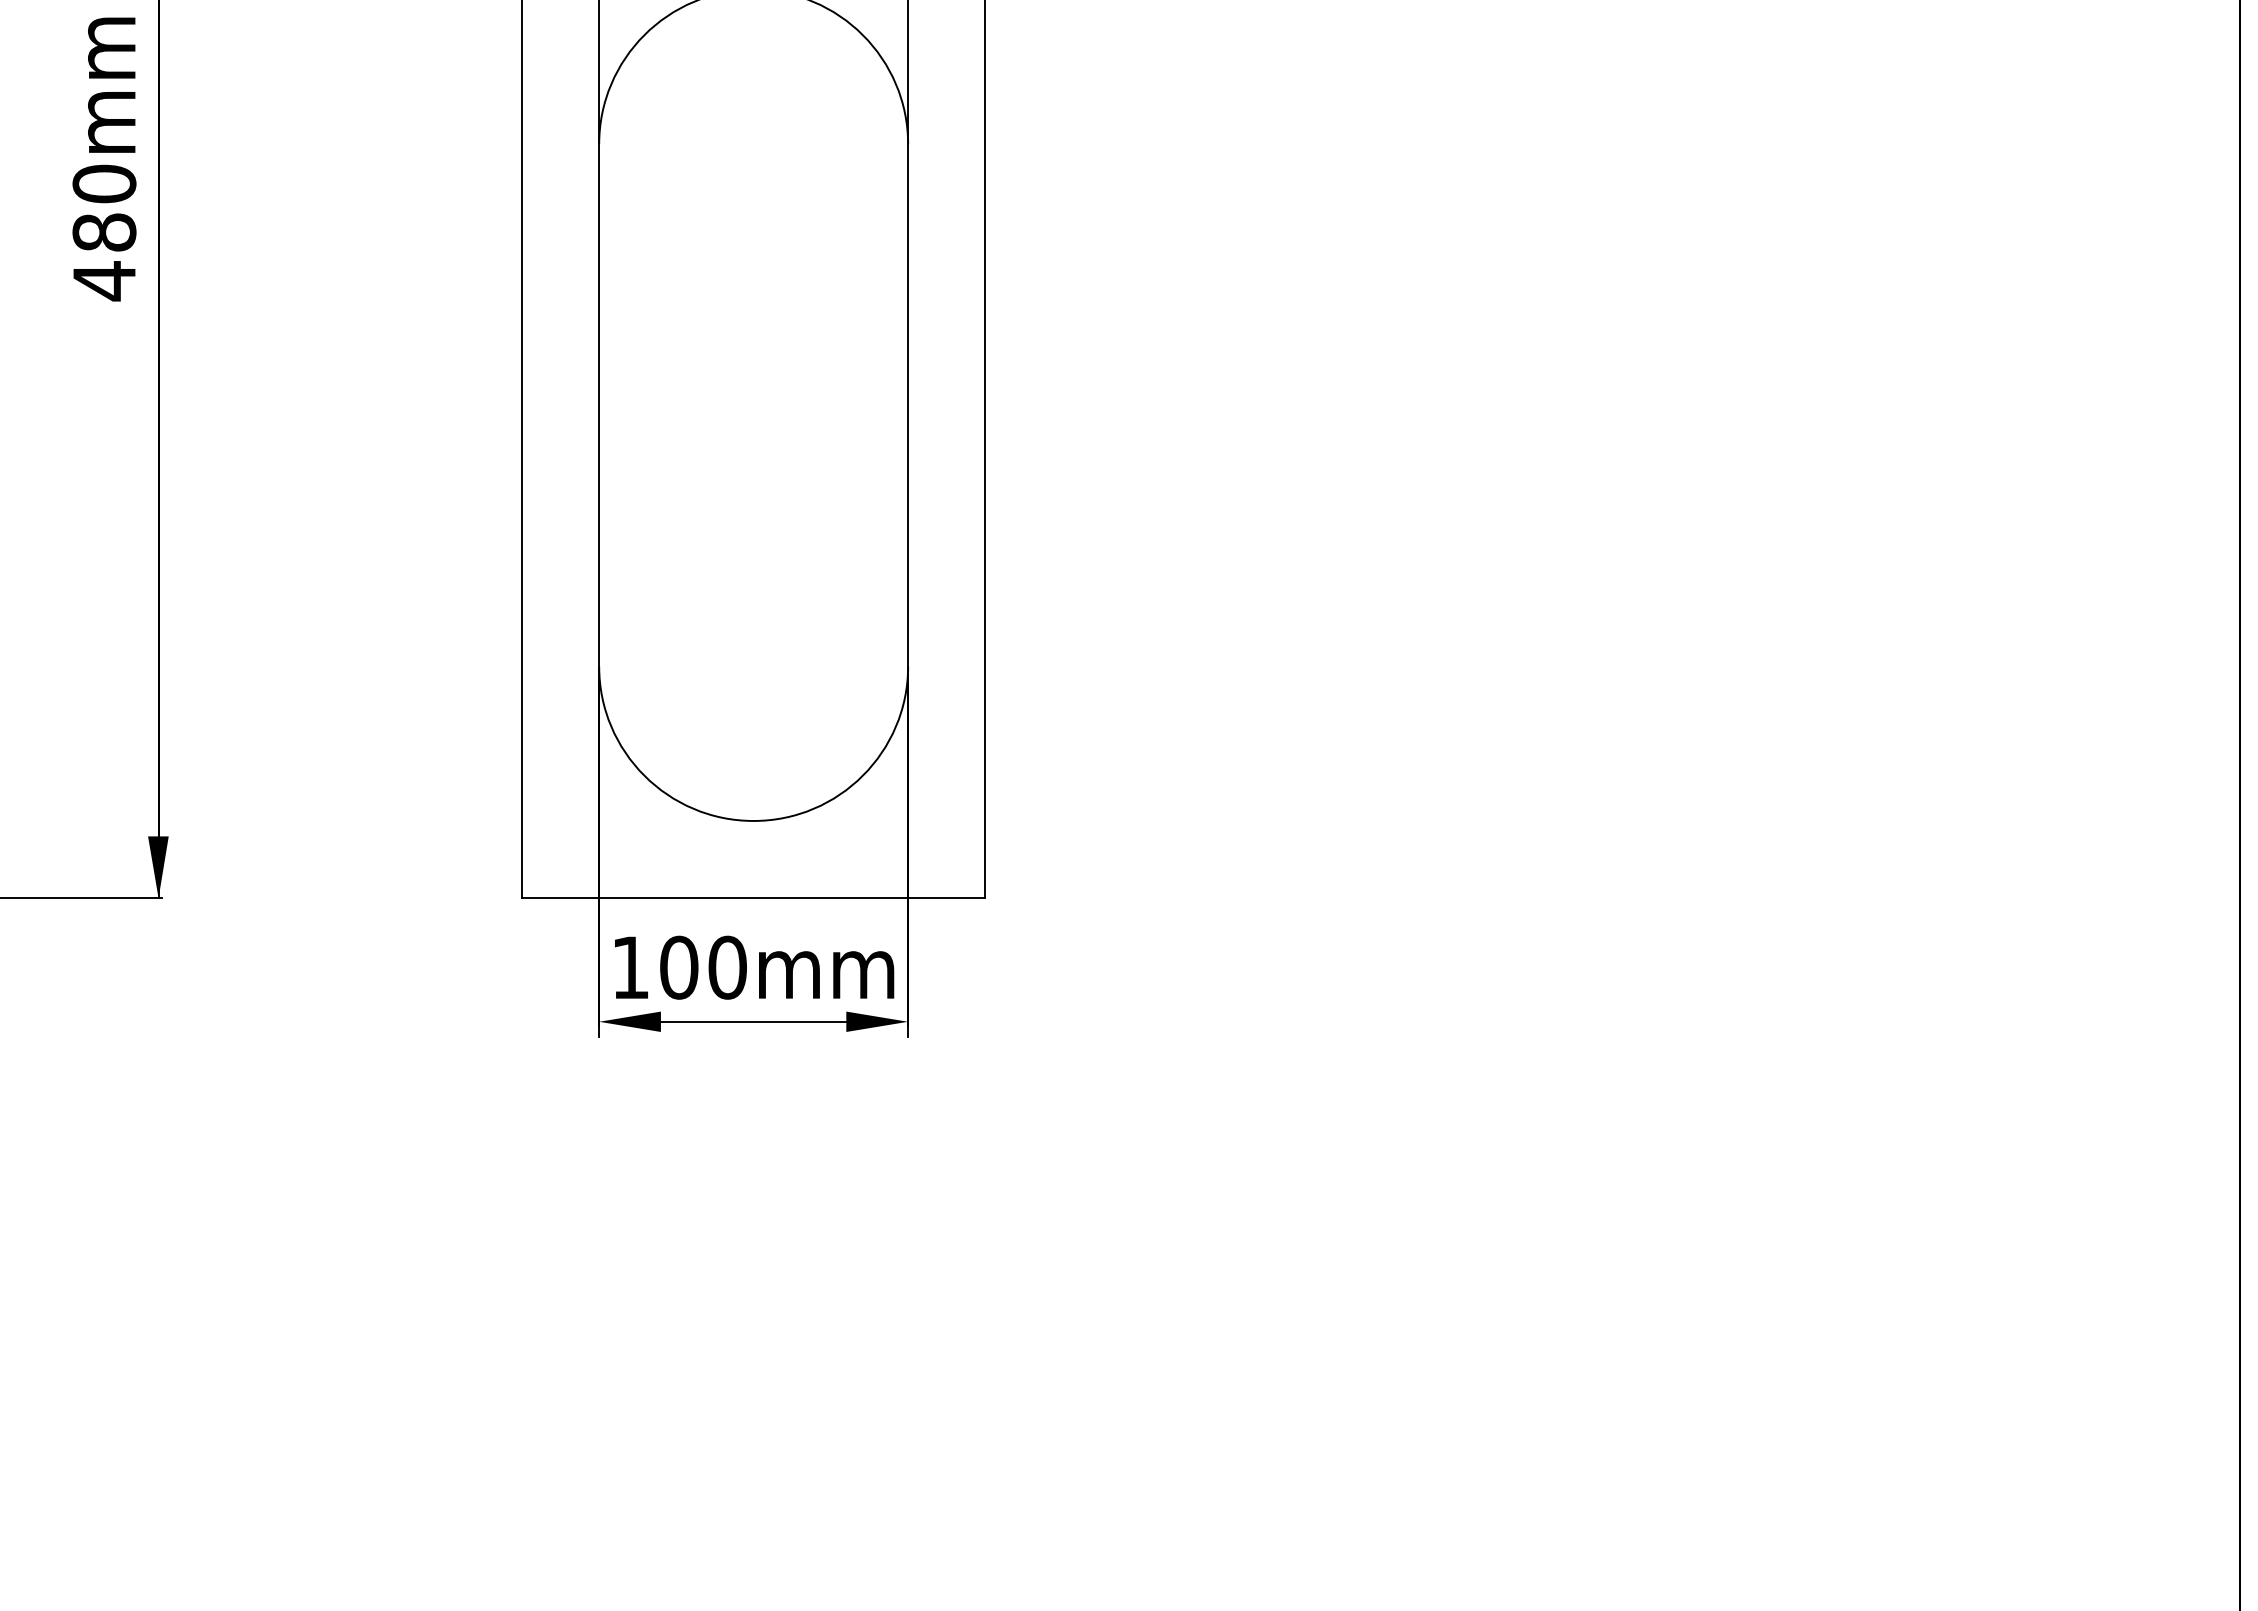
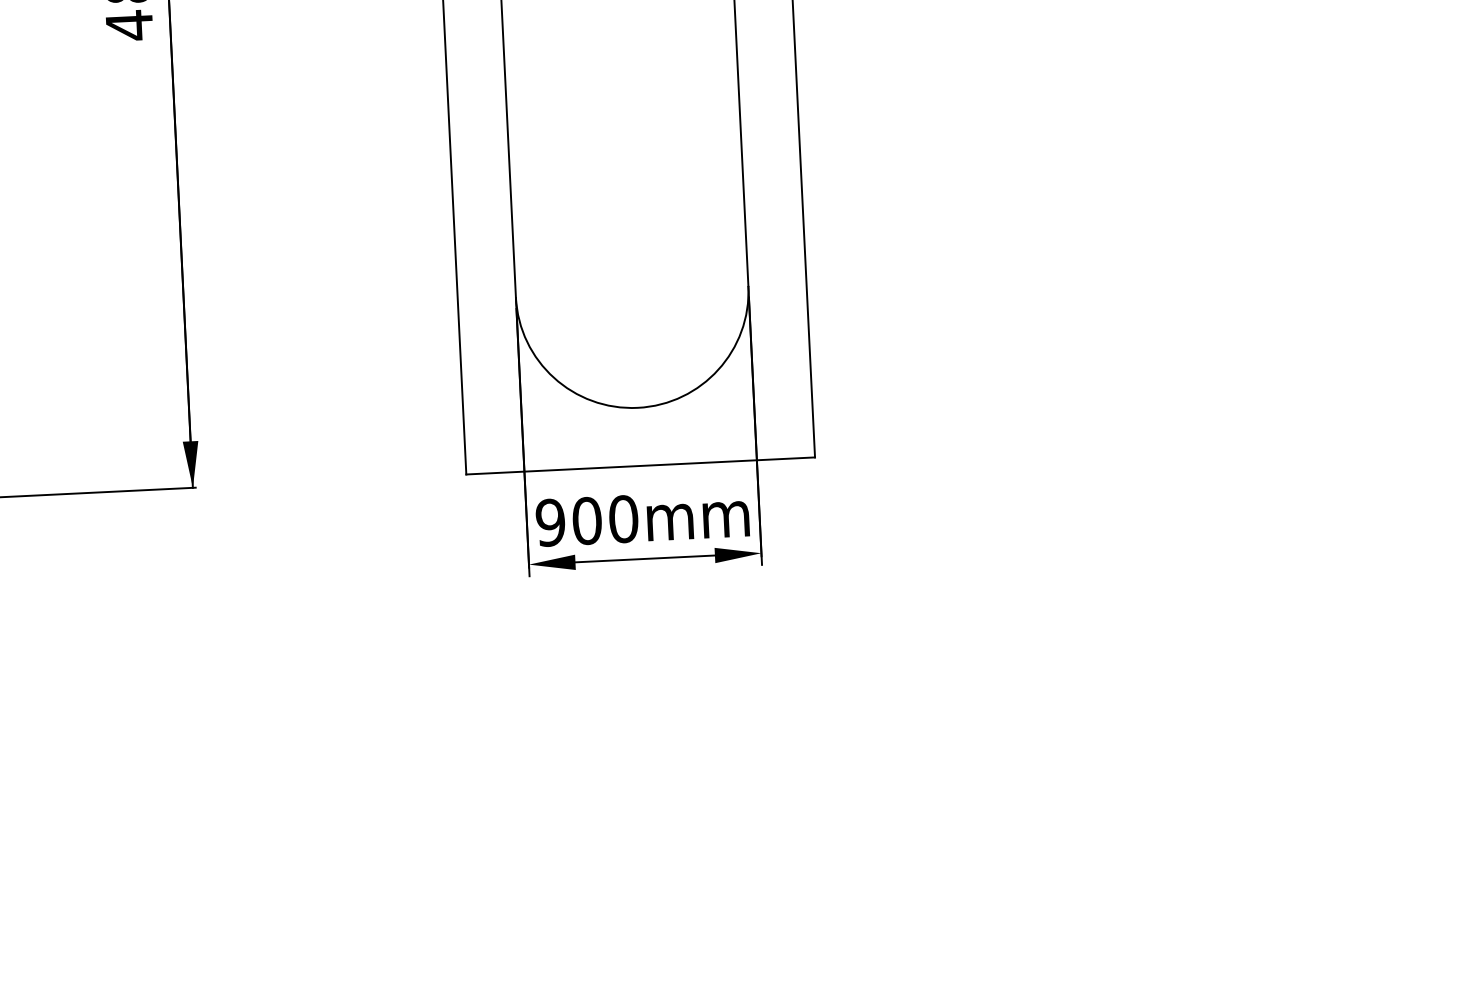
text: (630, 967) -> (550, 522), 100mm -> 900mm

